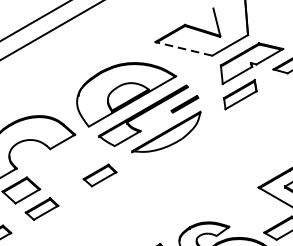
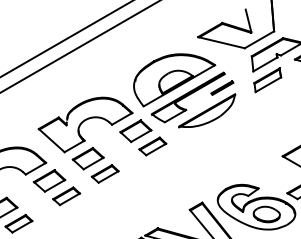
line: (182, 48) -> (220, 42), dashed -> solid
part: (78, 156) -> (135, 130), added

